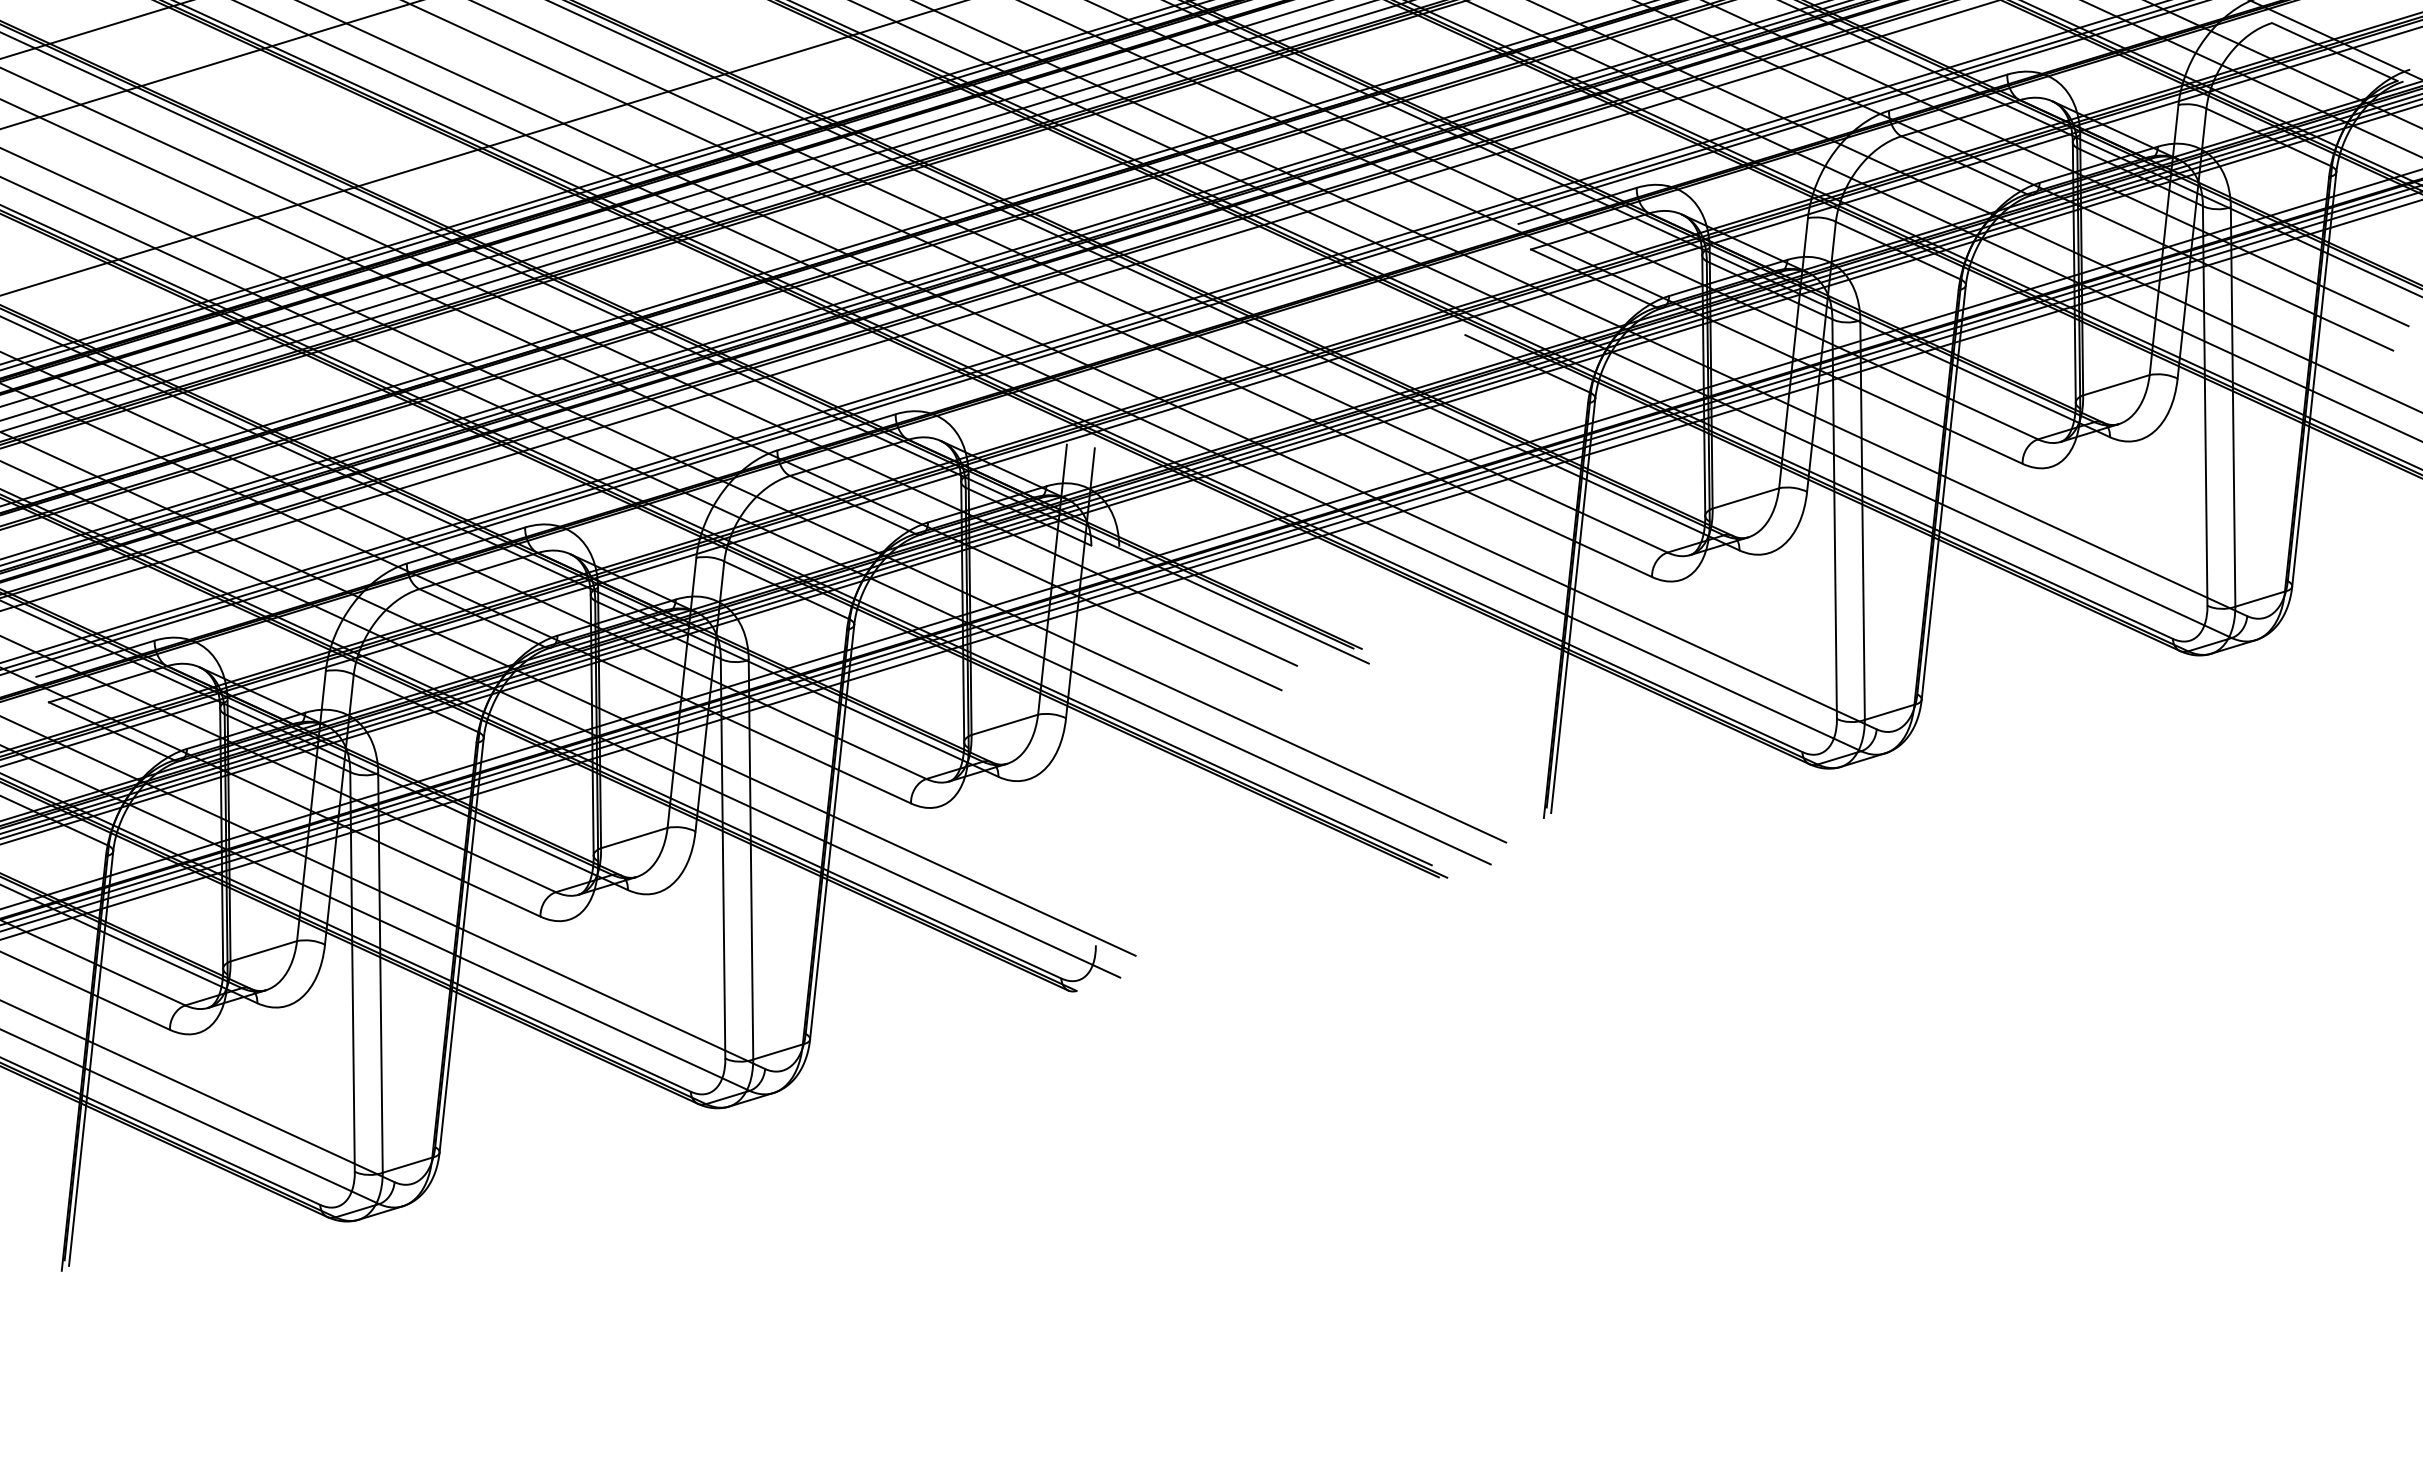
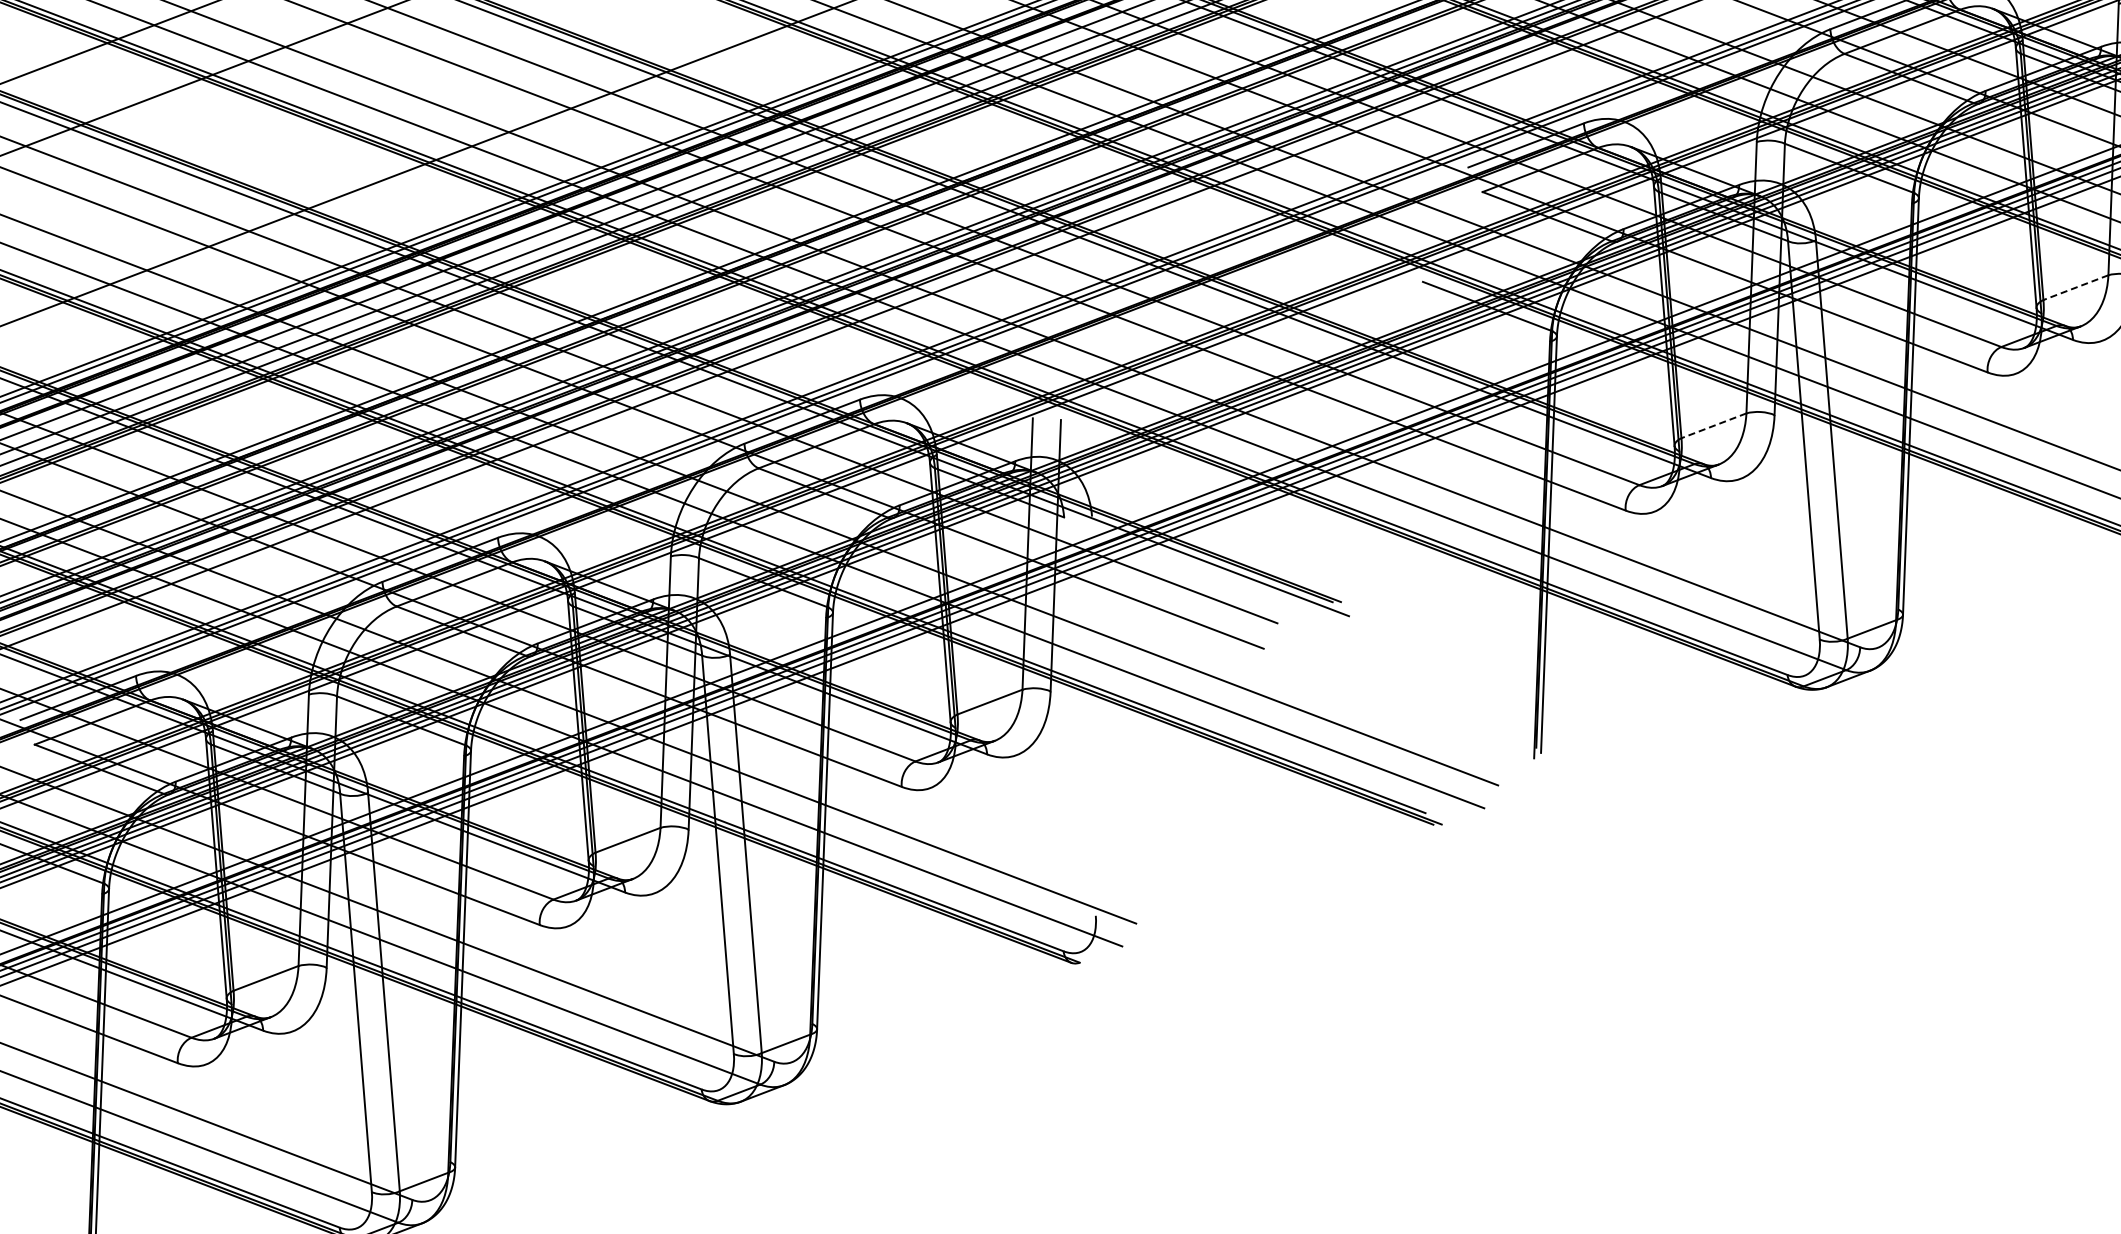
line: (2116, 385) -> (2076, 287), solid -> dashed
line: (1745, 498) -> (1713, 425), solid -> dashed

